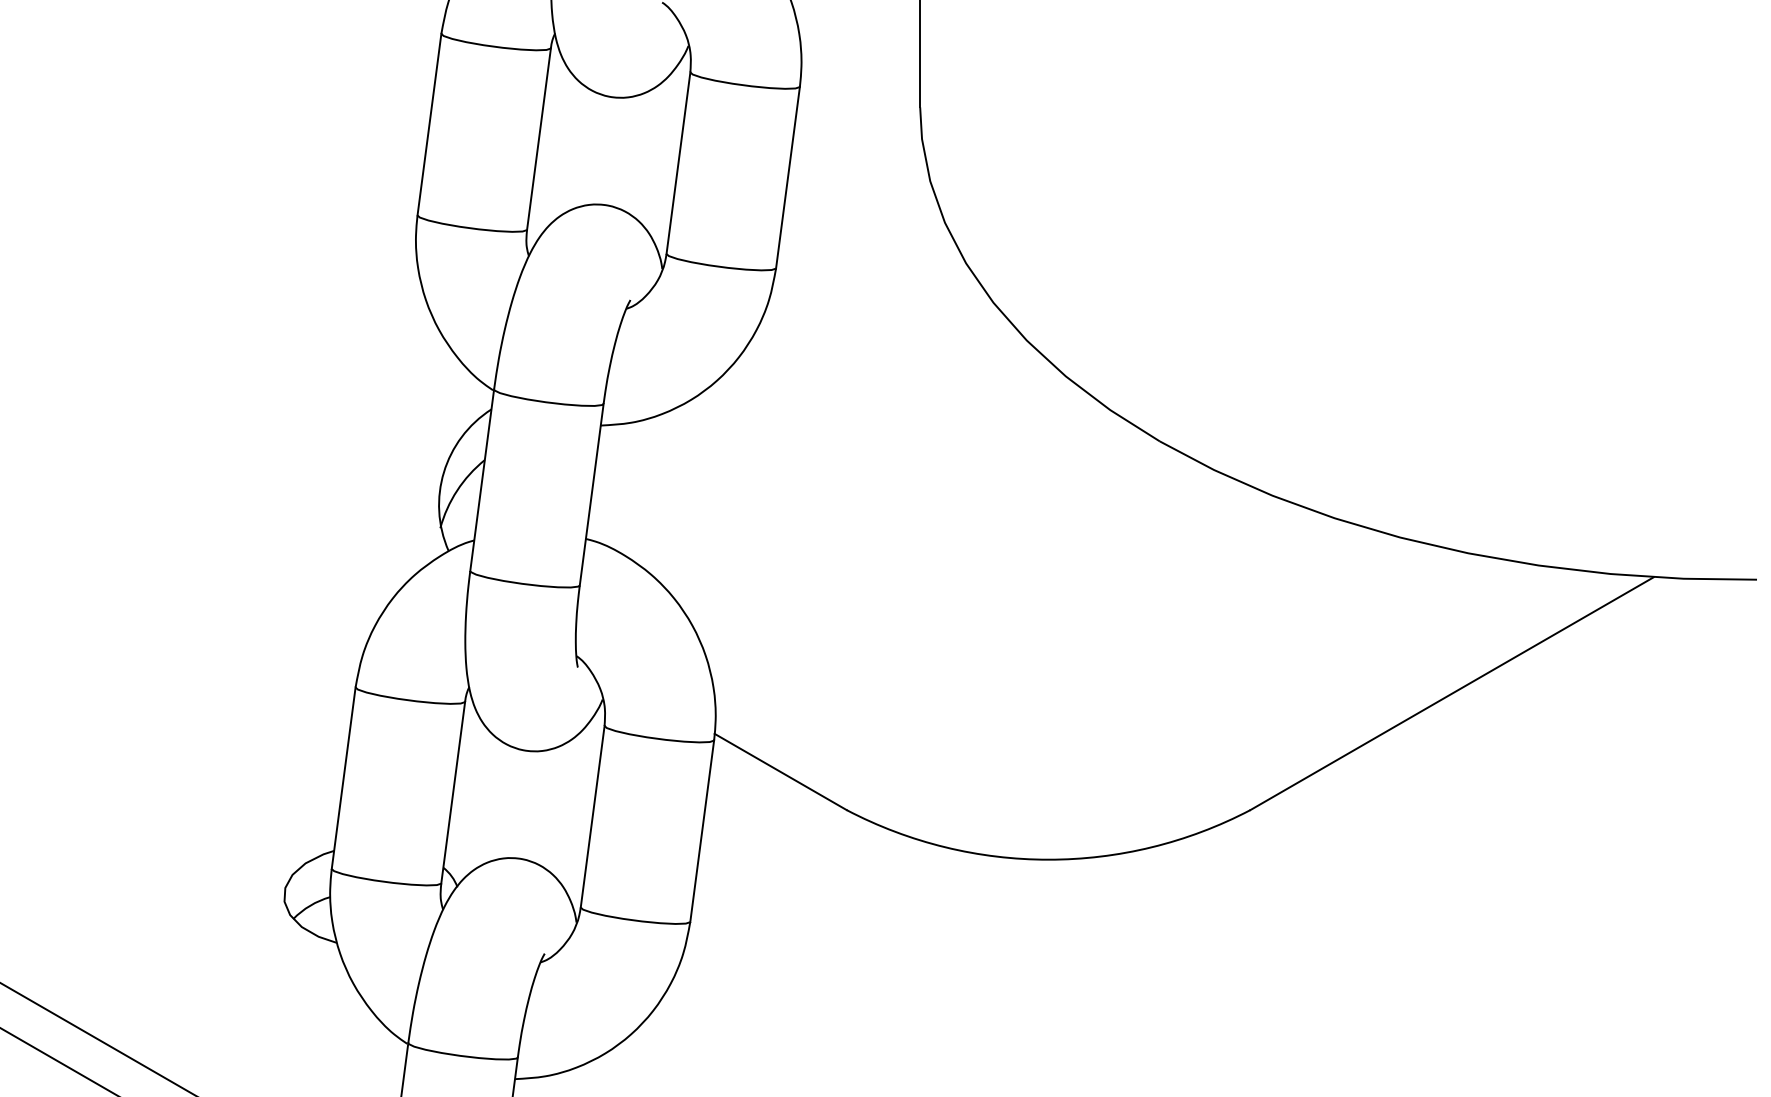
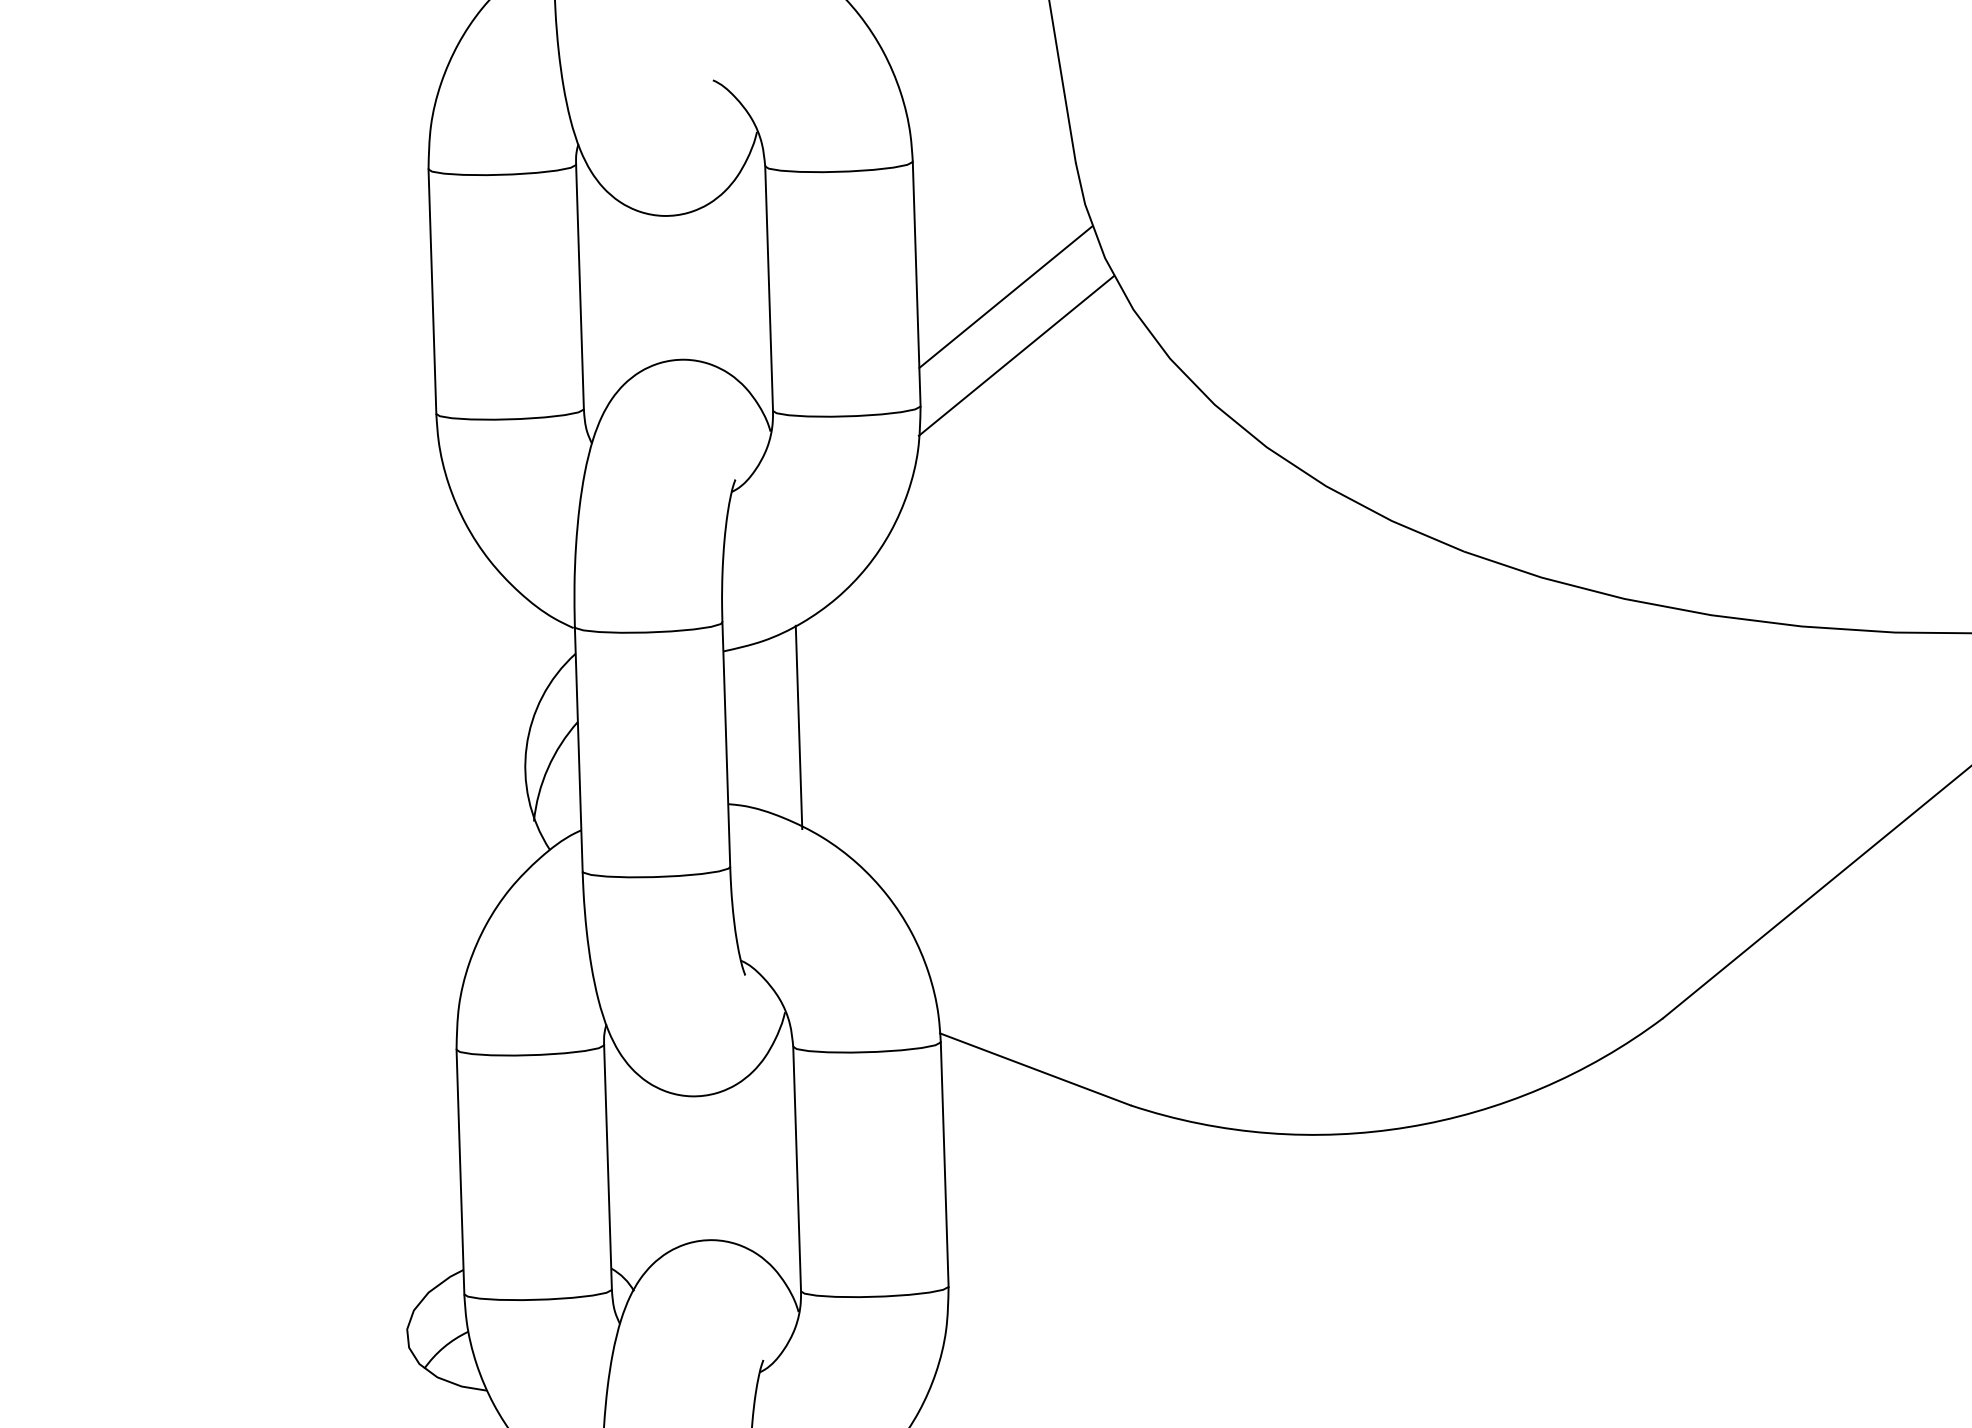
line: (851, 197) -> (1004, 296), added
line: (852, 242) -> (1015, 355), added
line: (647, 490) -> (798, 726), added

